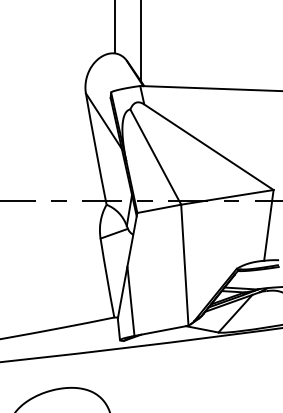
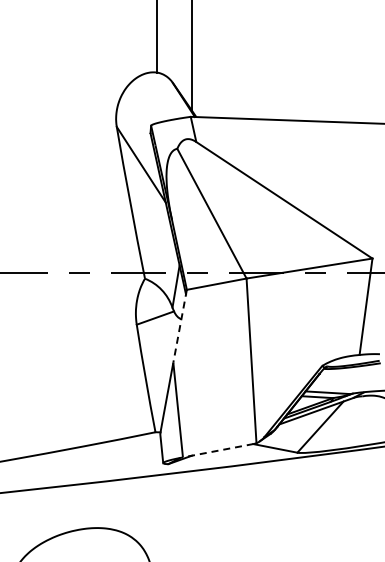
line: (132, 239) -> (180, 326), solid -> dashed
line: (160, 330) -> (218, 450), solid -> dashed

